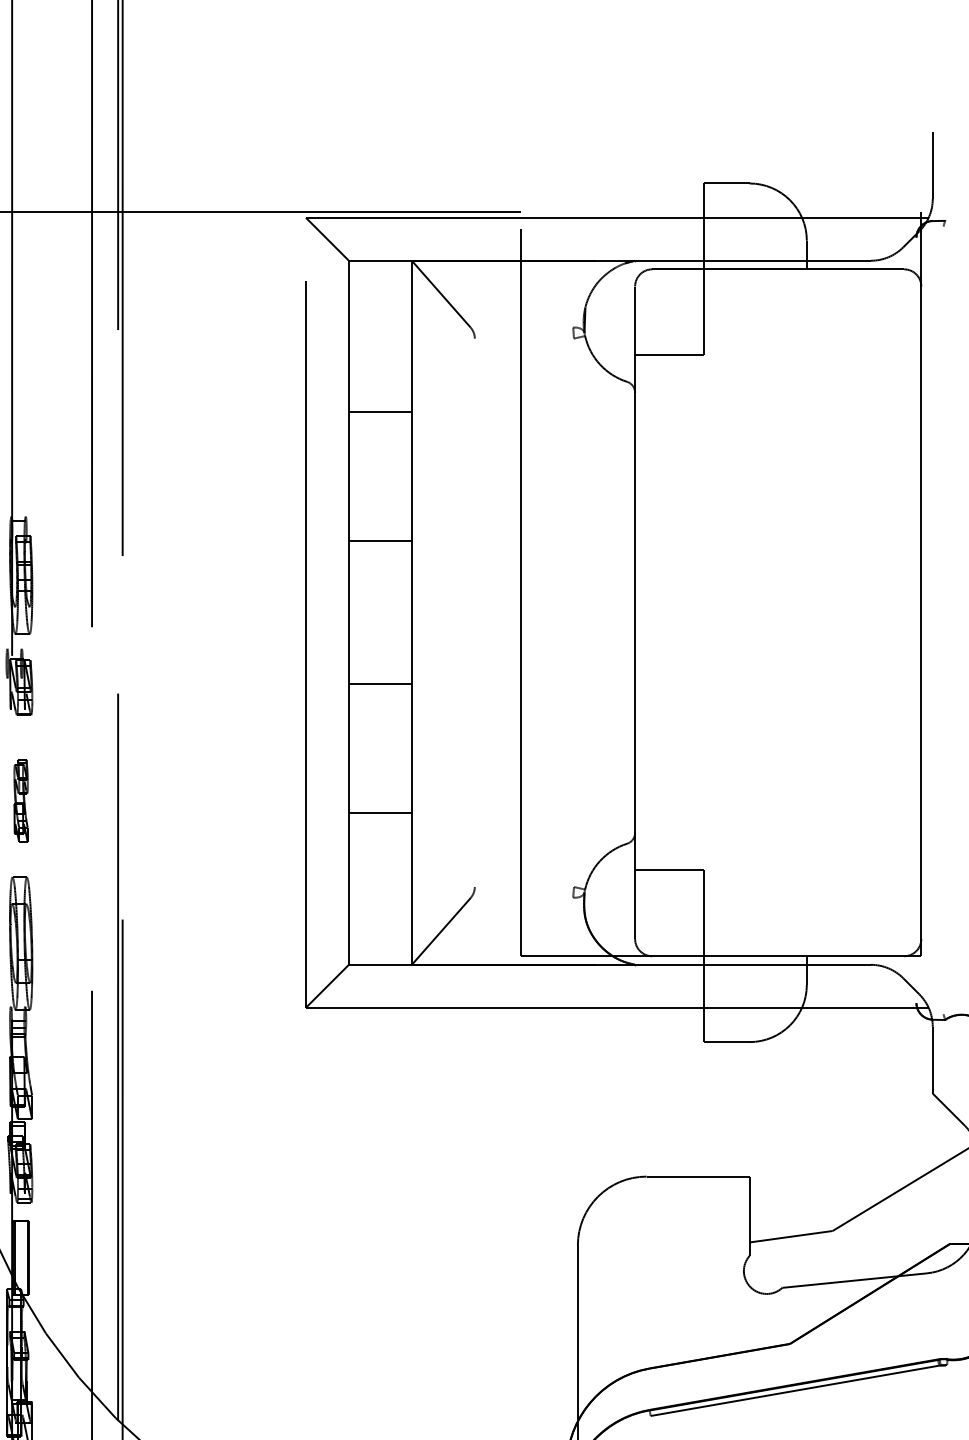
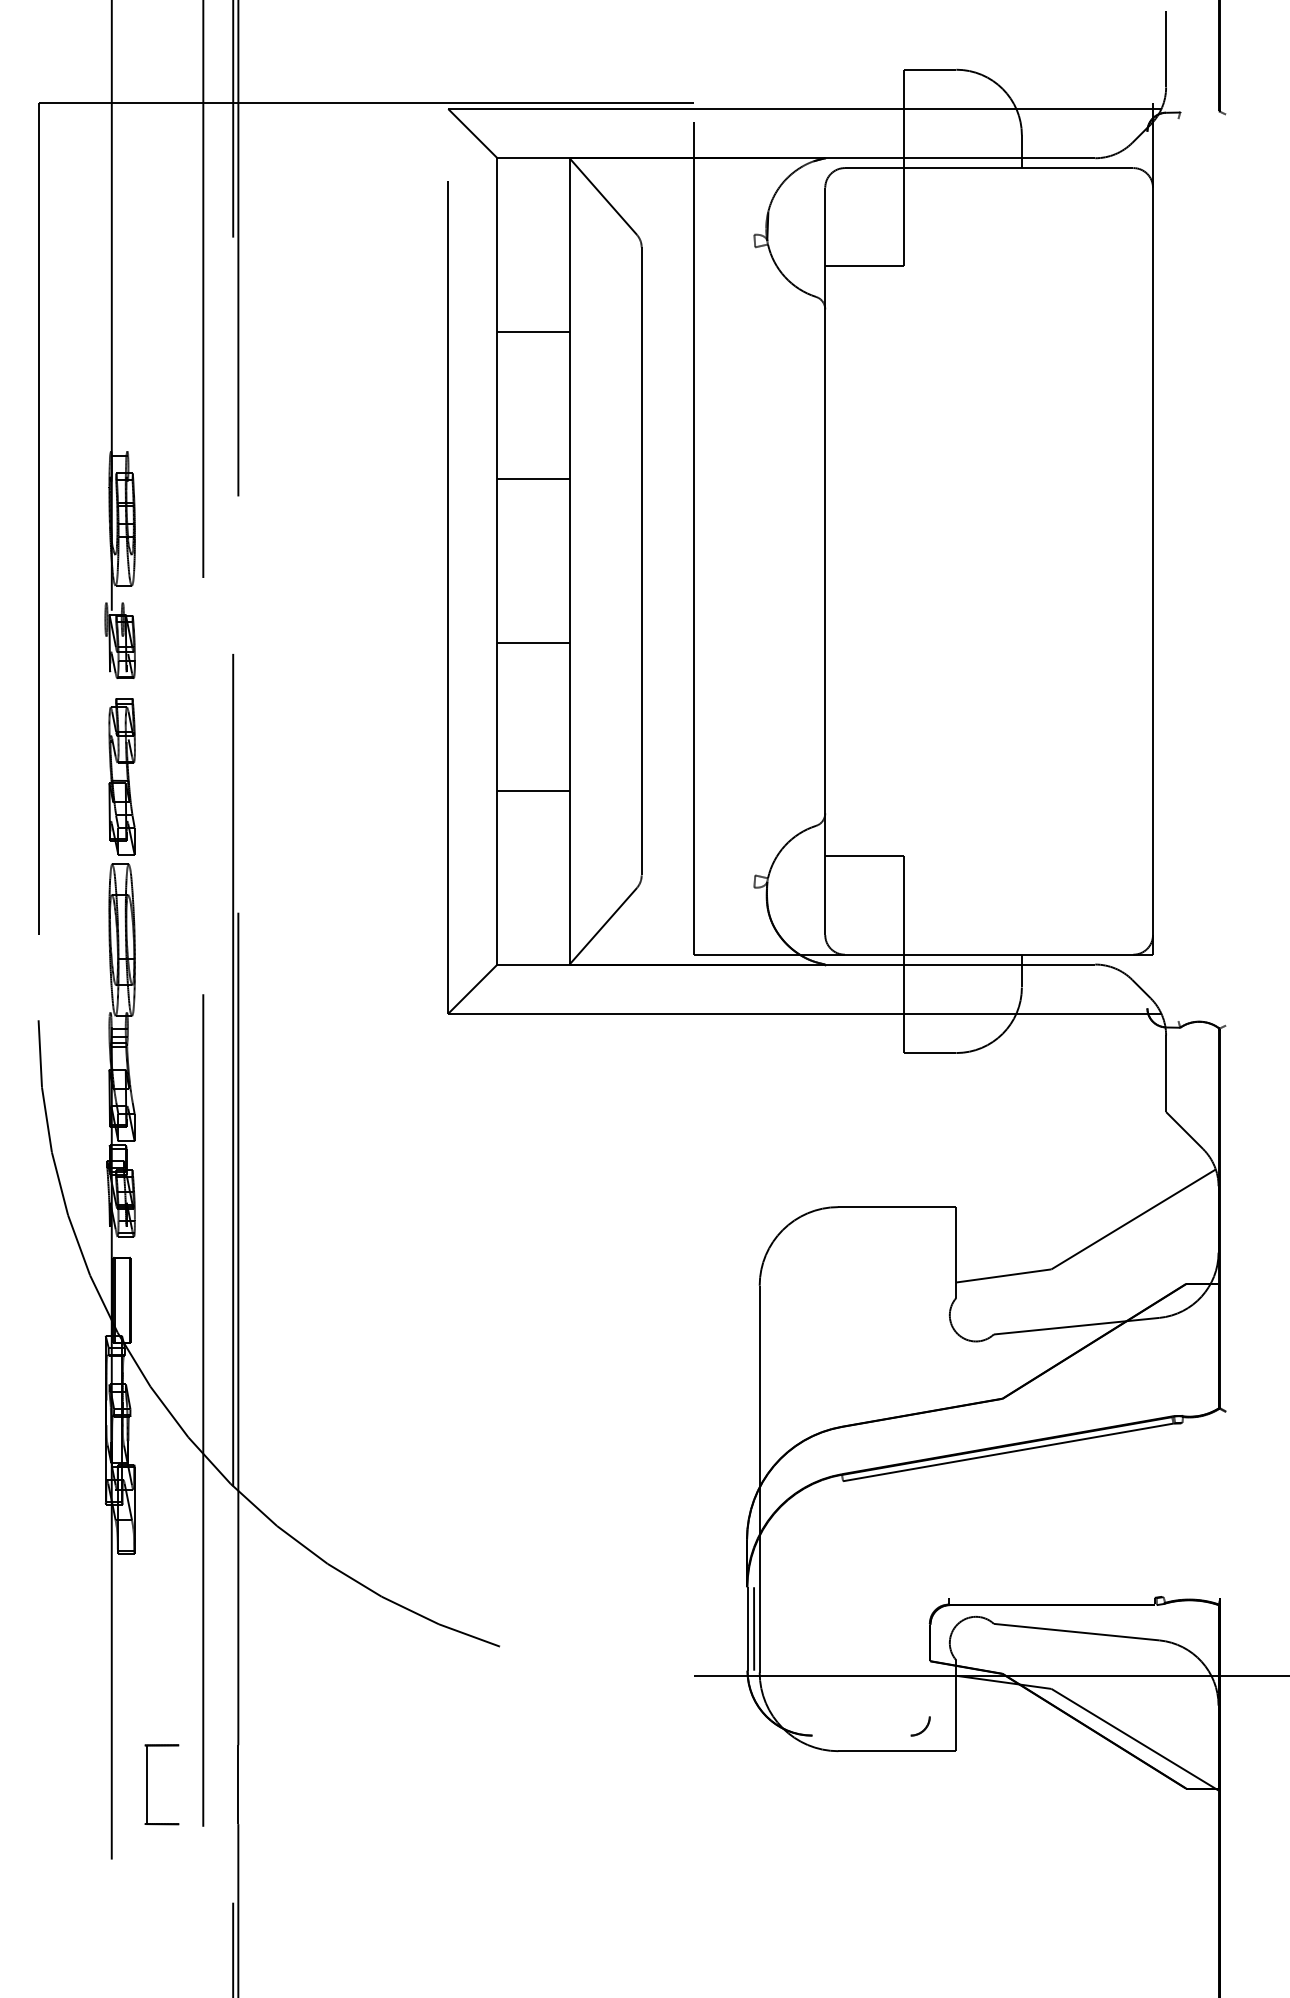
line: (474, 612) -> (641, 561), added
part: (20, 800) -> (121, 776), size x1.67

